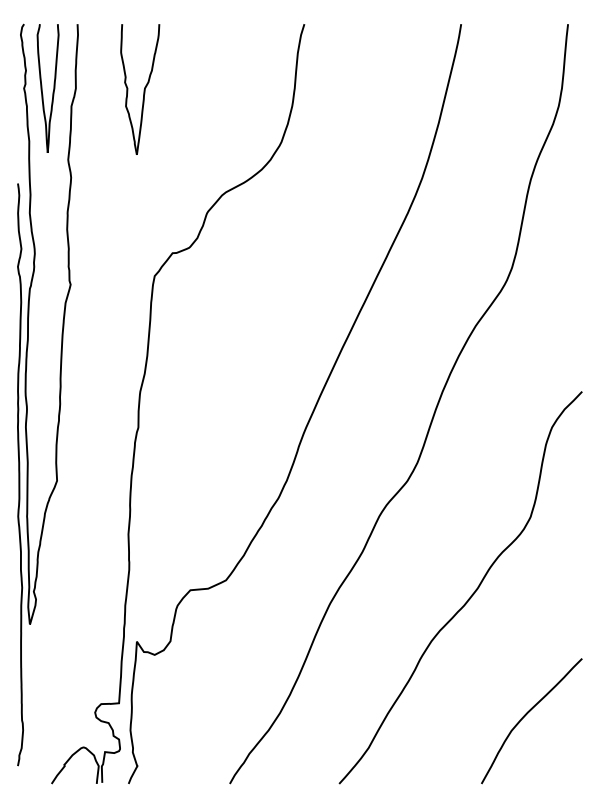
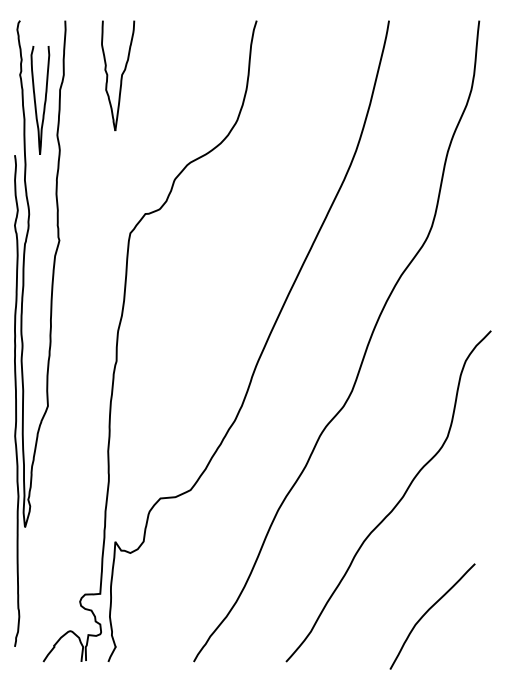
curve: (42, 88) -> (35, 100), moved
curve: (526, 715) -> (428, 611), moved

